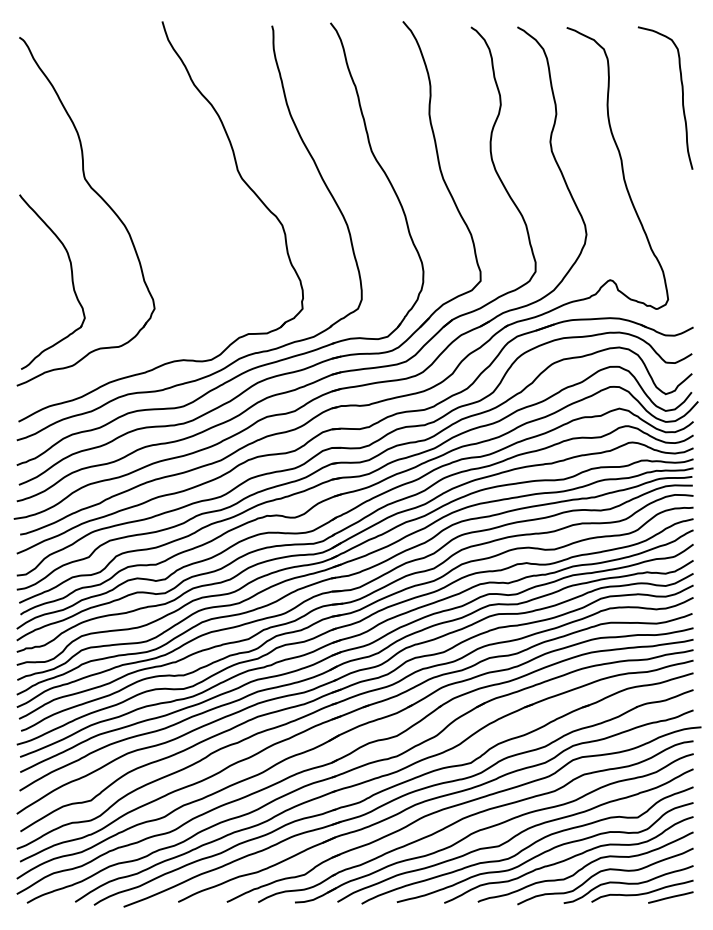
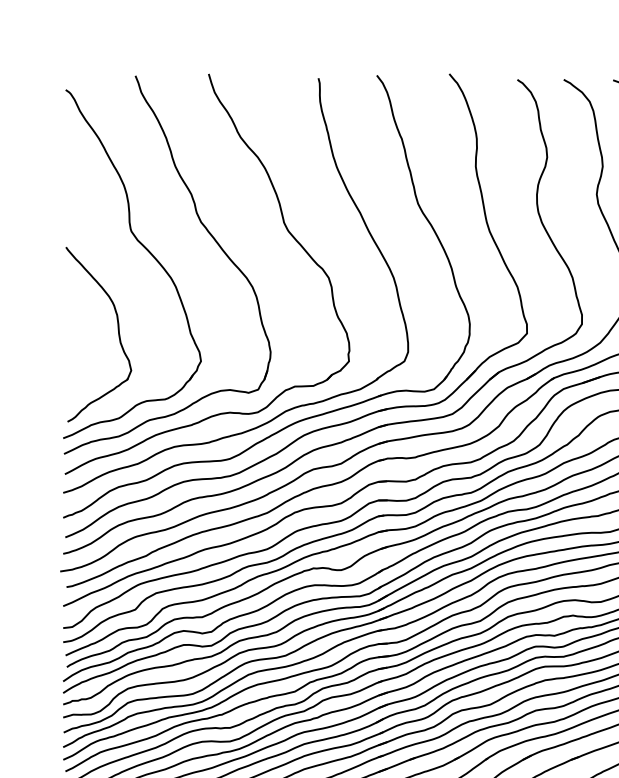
part: (161, 180) -> (207, 233), added

